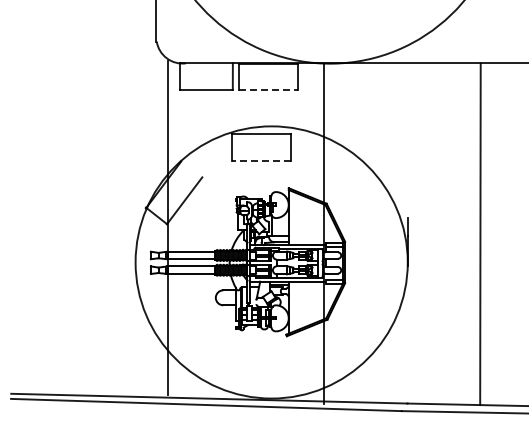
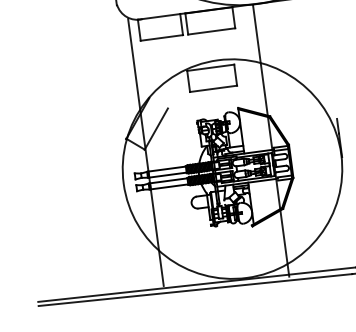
line: (269, 89) -> (212, 31), dashed -> solid
line: (261, 160) -> (213, 88), dashed -> solid

